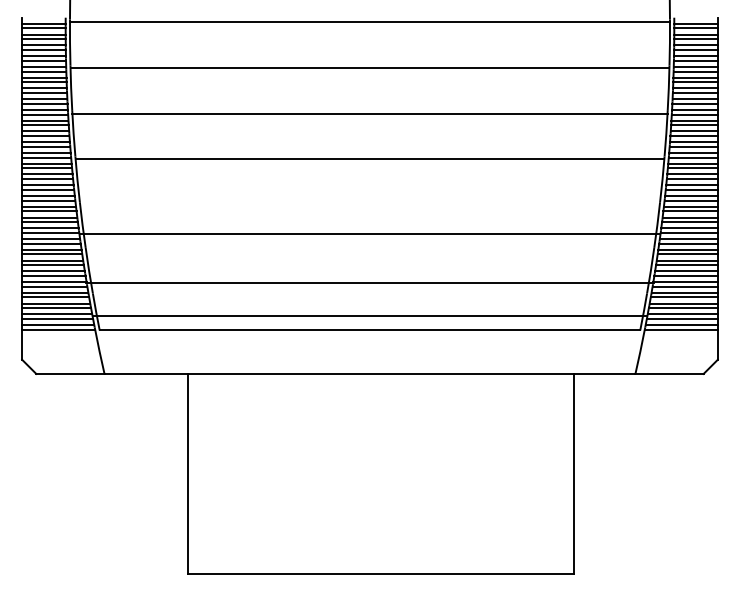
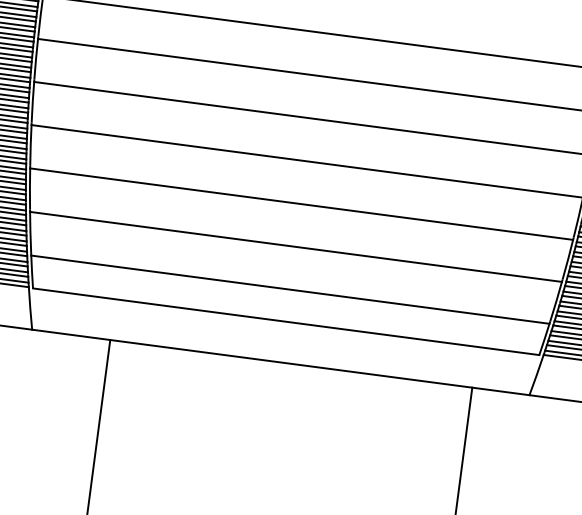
line: (369, 233) -> (301, 203), moved
line: (369, 282) -> (295, 246), moved
line: (369, 316) -> (289, 289), moved

